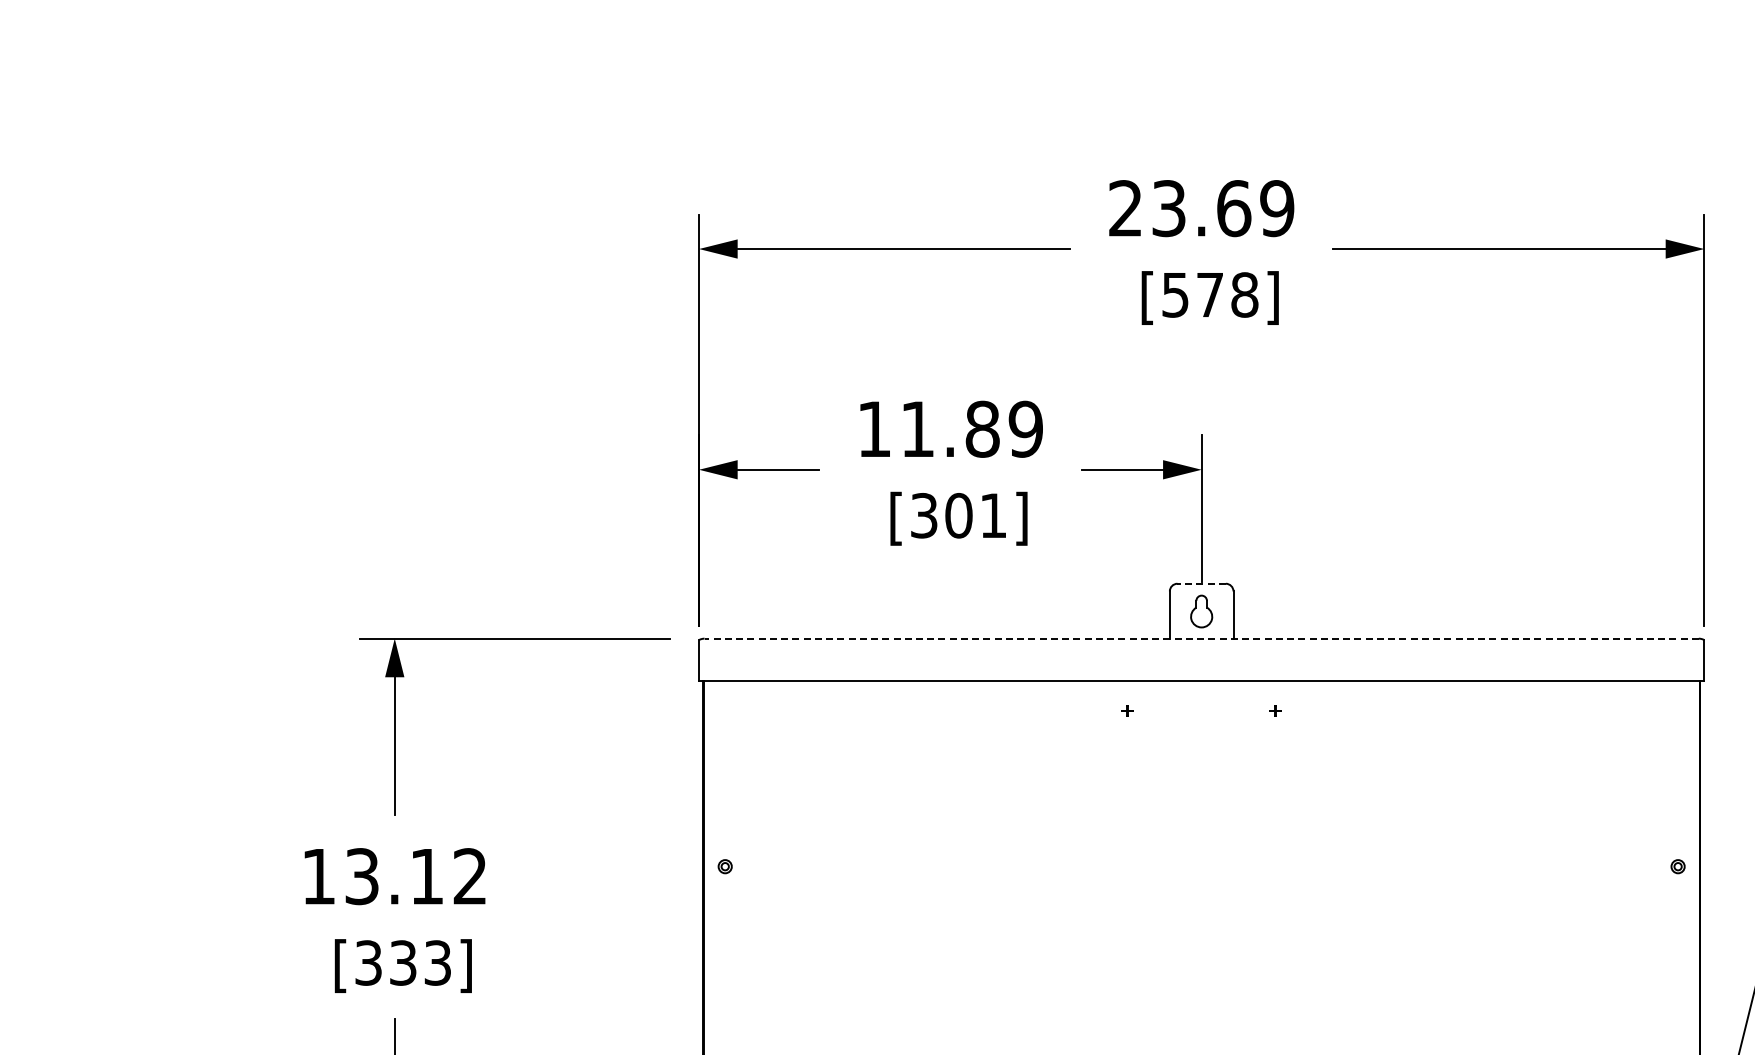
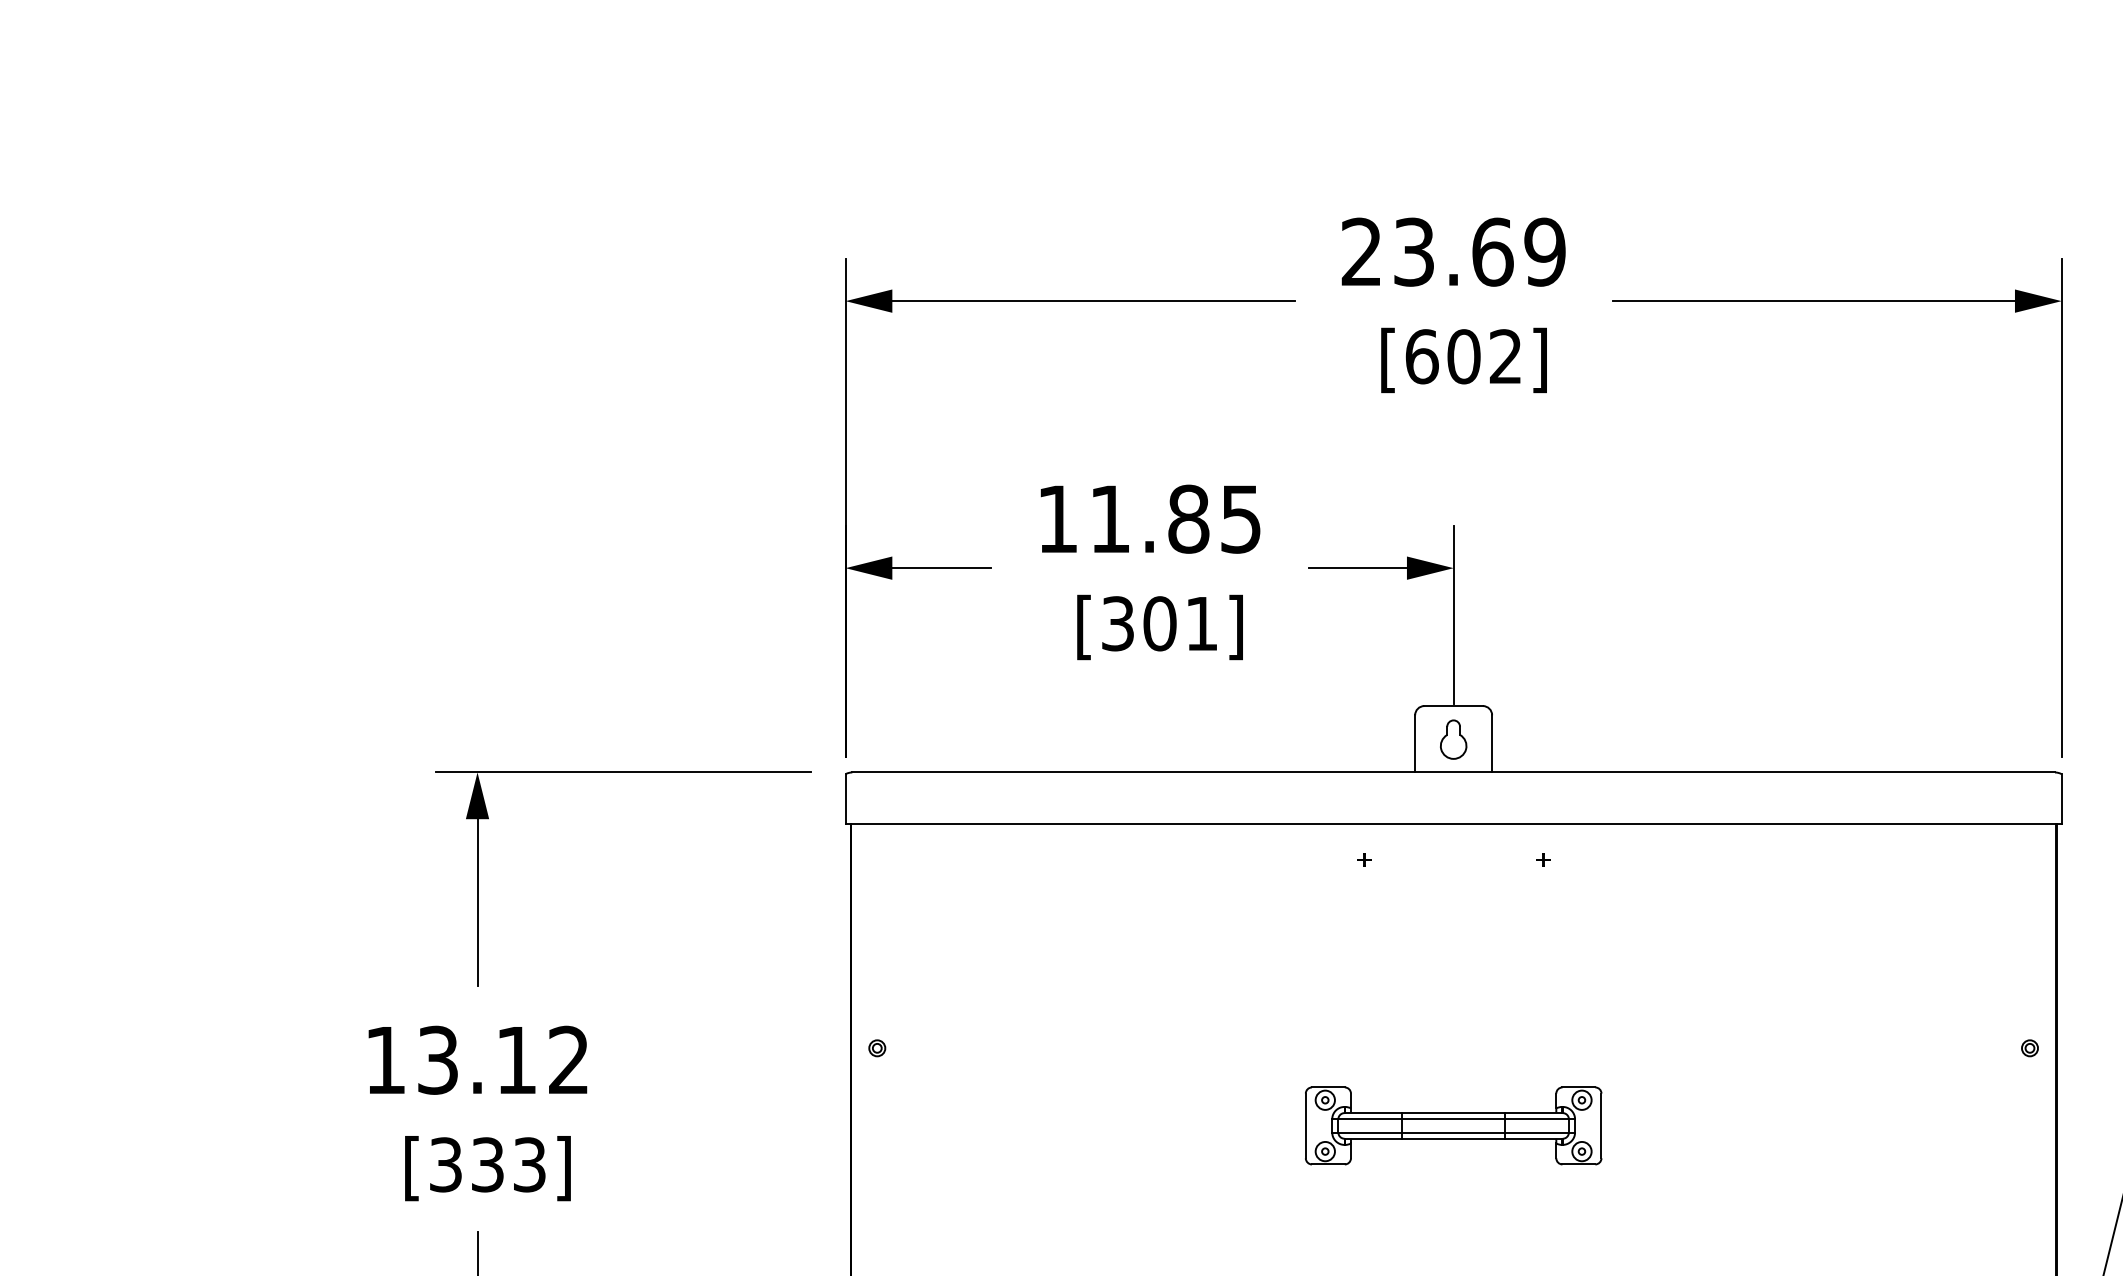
text: (1210, 294) -> (1464, 356), [578] -> [602]
text: (1025, 428) -> (1240, 518), 11.89 -> 11.85
line: (1201, 583) -> (1453, 705), dashed -> solid
line: (1201, 638) -> (1453, 772), dashed -> solid
part: (1201, 930) -> (1453, 1125), added

